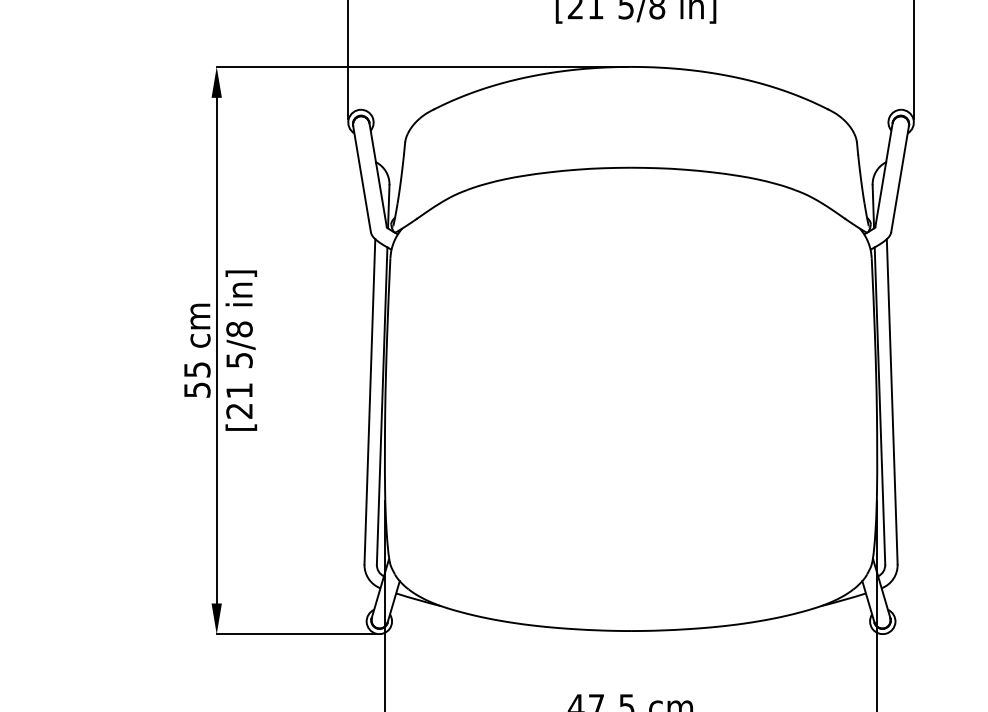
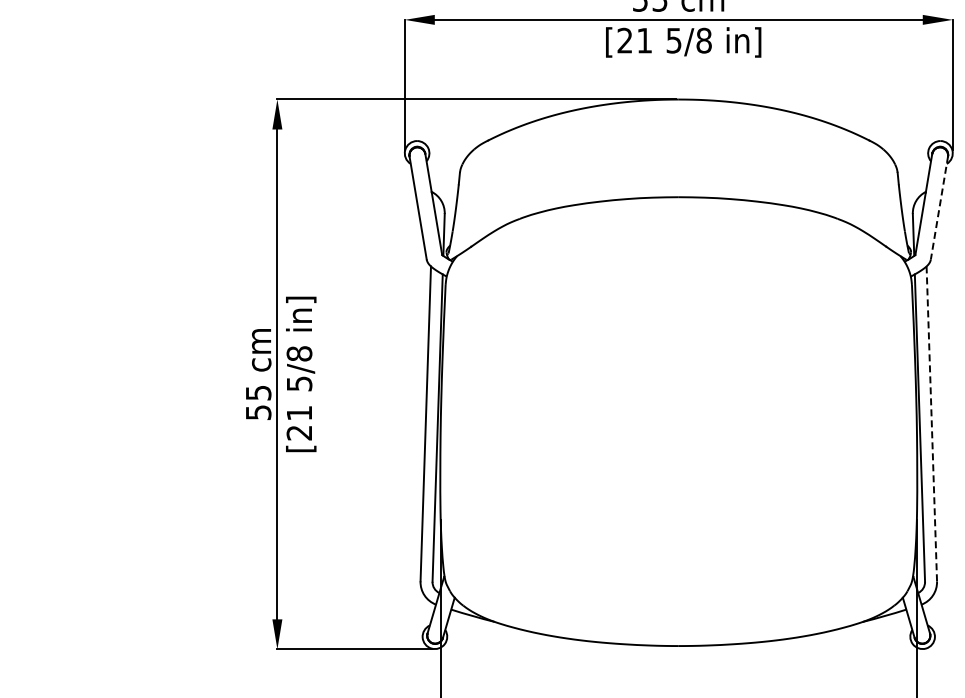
line: (900, 179) -> (939, 208), solid -> dashed
line: (891, 401) -> (931, 423), solid -> dashed

